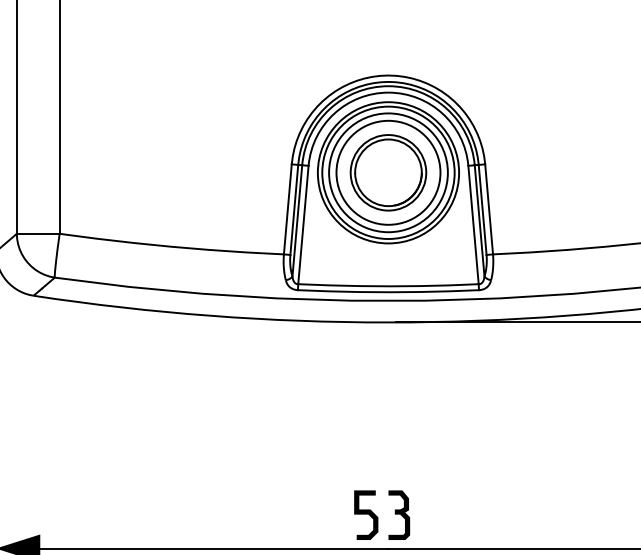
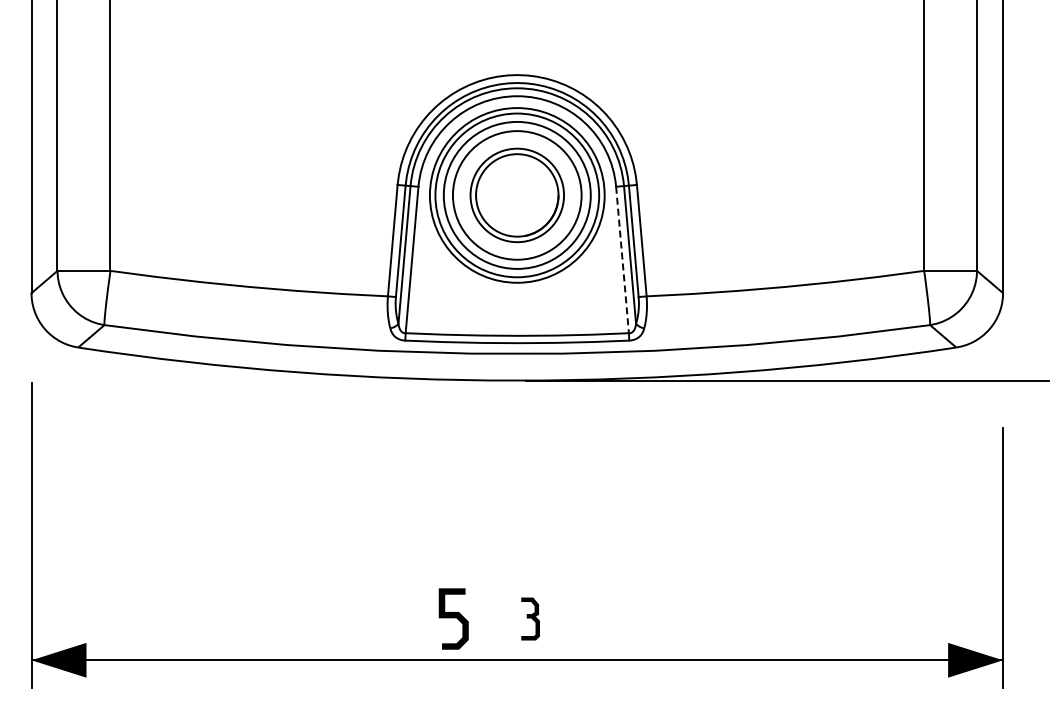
line: (473, 225) -> (622, 260), solid -> dashed
curve: (366, 514) -> (453, 618), moved
part: (399, 514) -> (530, 618), size x0.7

